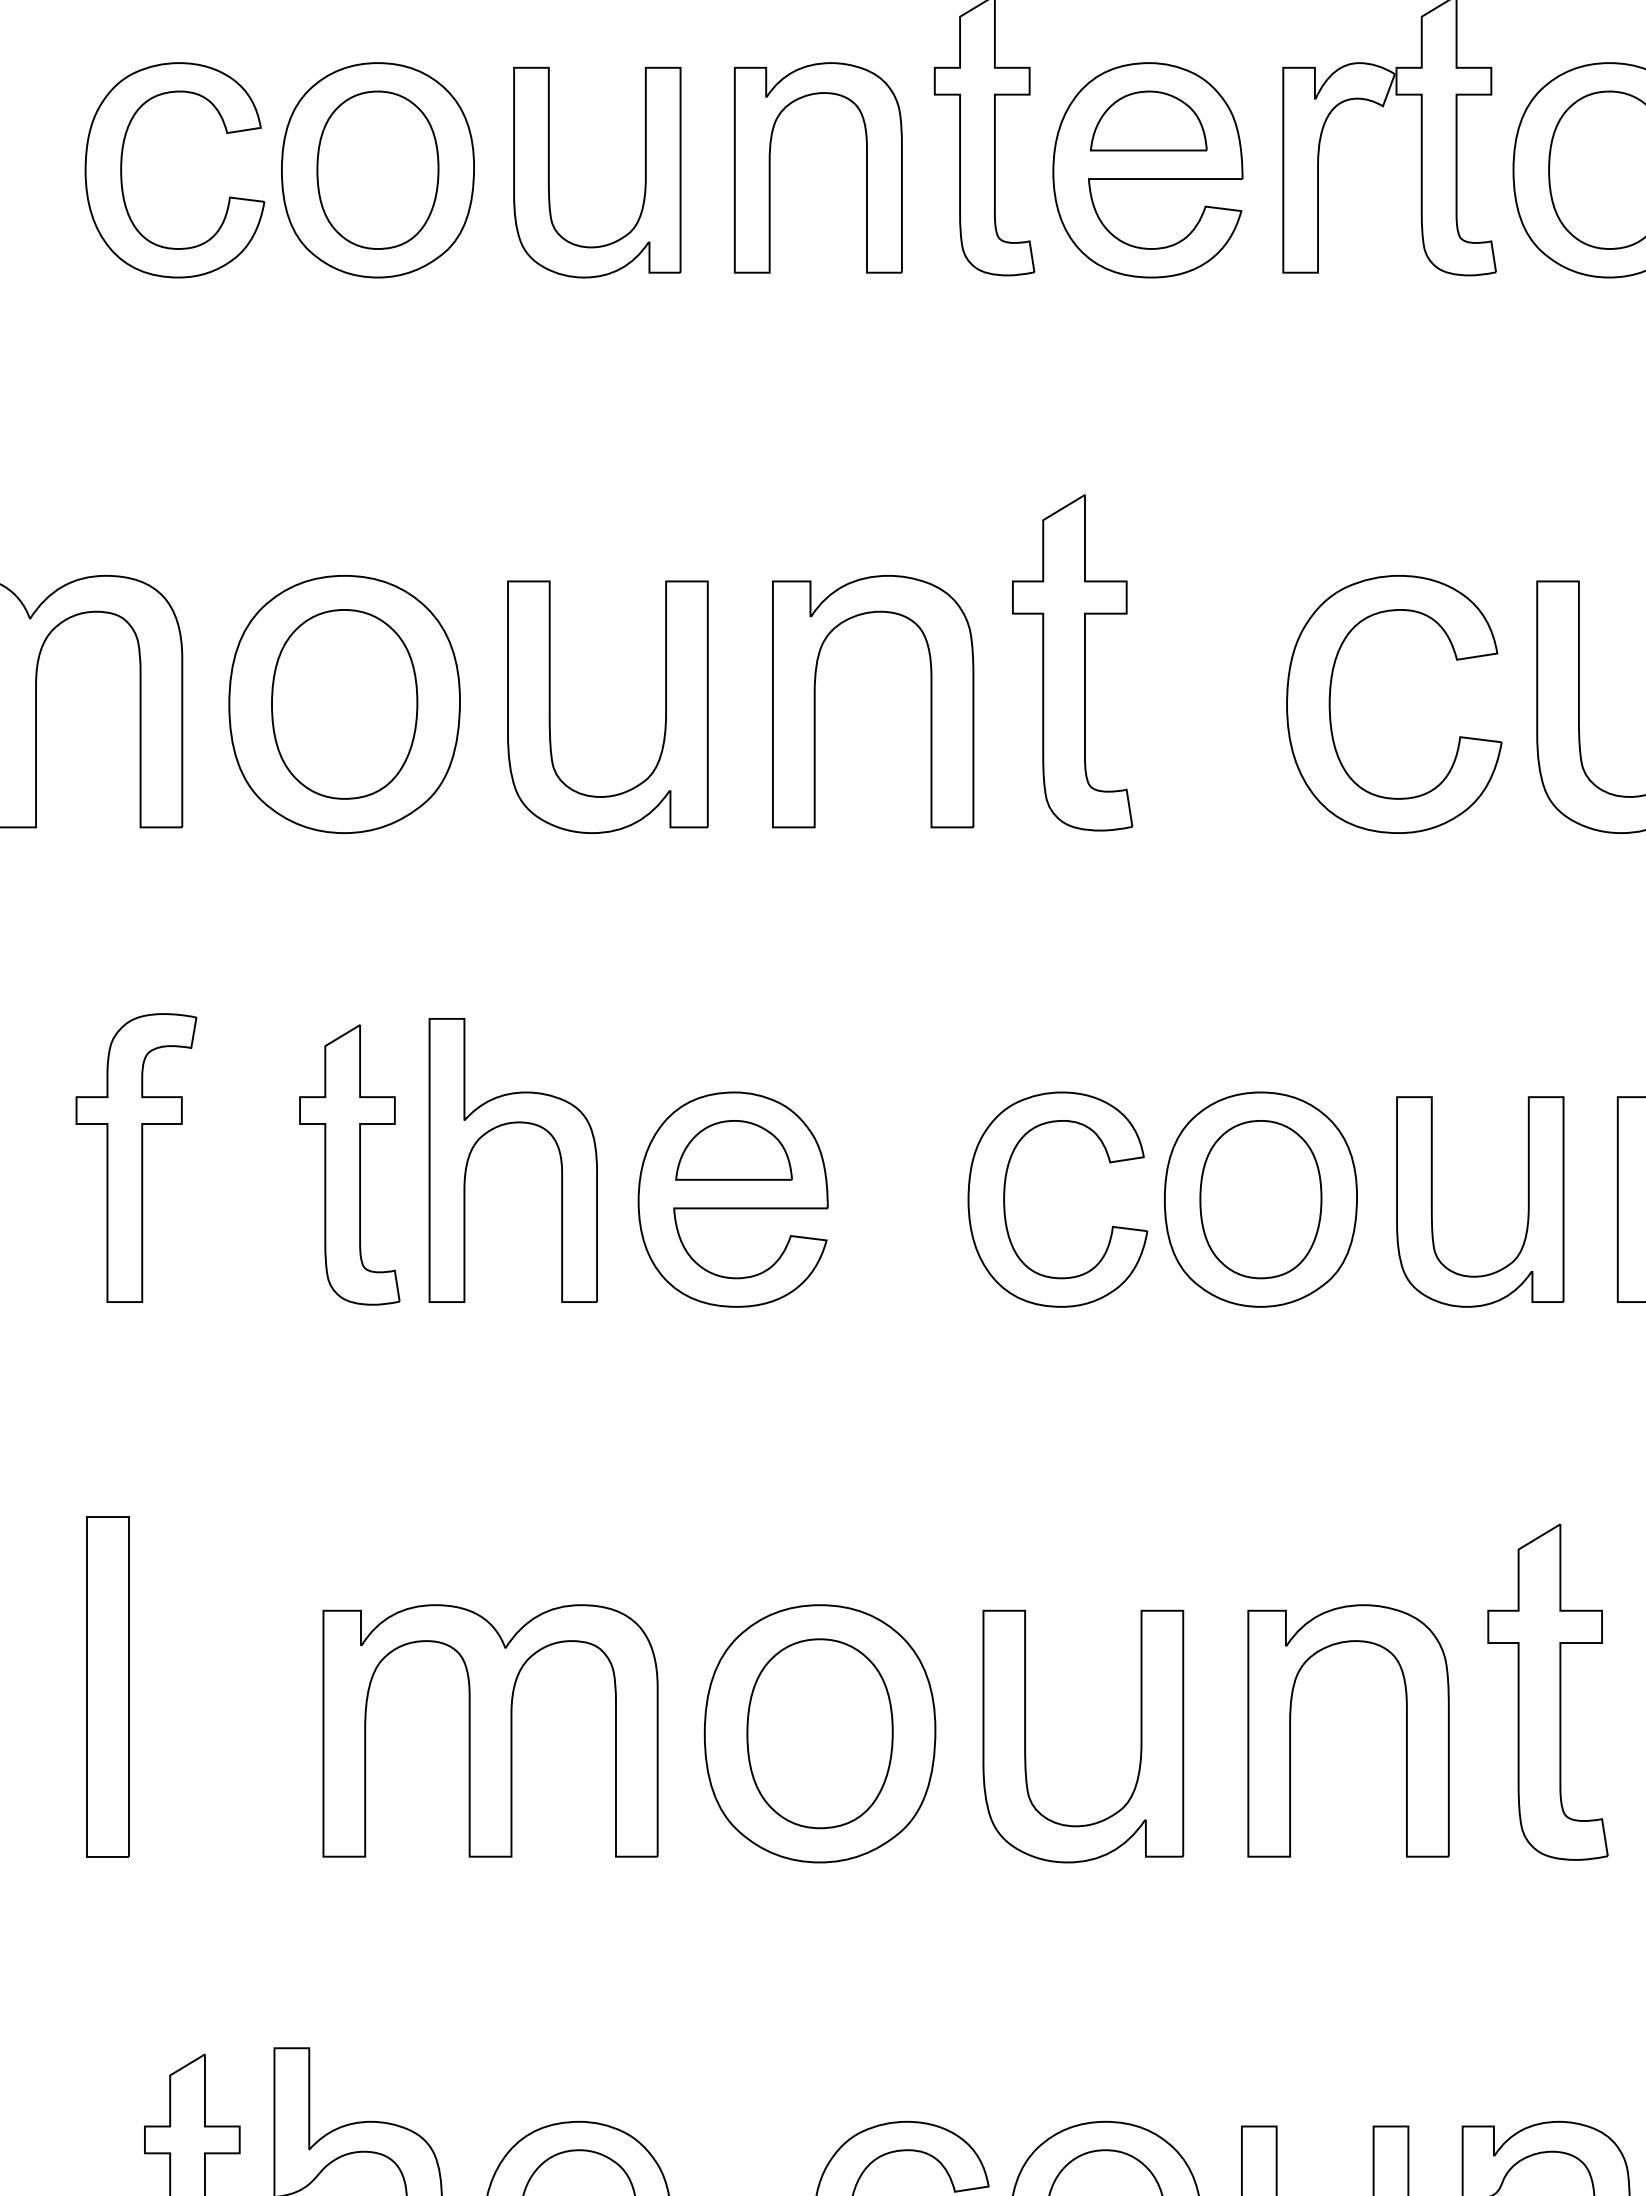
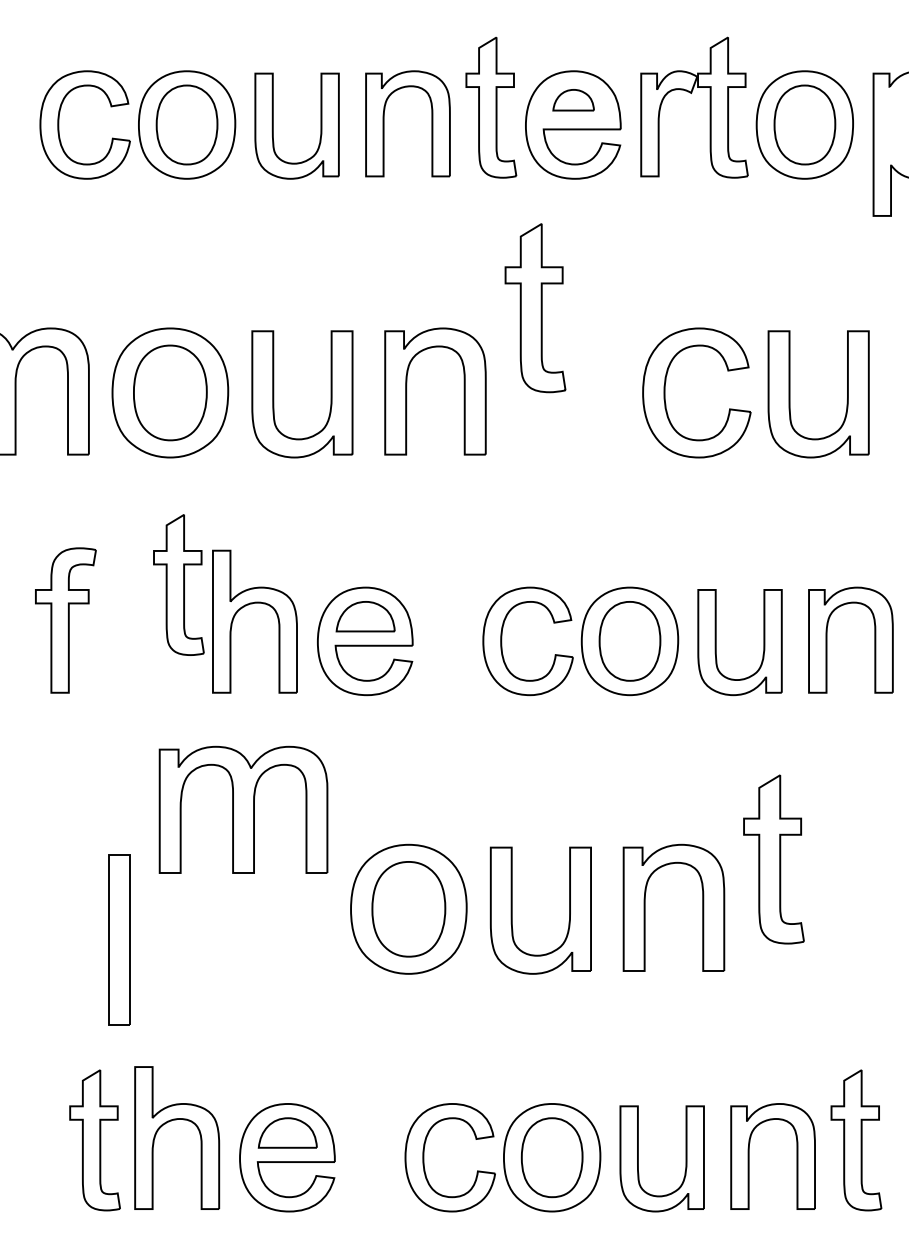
part: (1148, 119) -> (573, 99), size x0.7
part: (1072, 663) -> (535, 308), moved
part: (348, 1163) -> (178, 584), moved
part: (107, 1686) -> (119, 939), moved
part: (1546, 1692) -> (773, 859), moved
part: (490, 1730) -> (243, 809), moved

